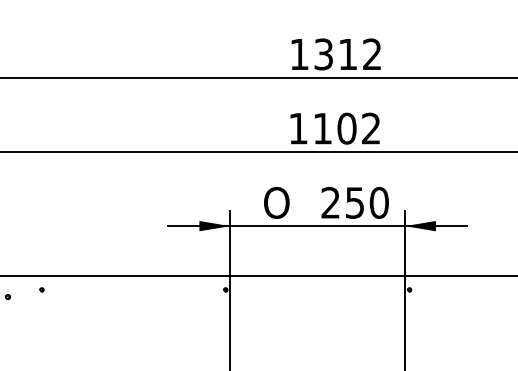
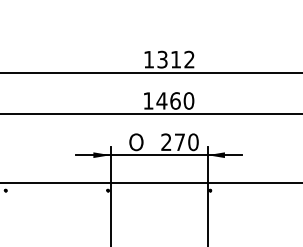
text: (347, 127) -> (175, 100), 1102 -> 1460
text: (354, 203) -> (179, 142), 250 -> 270

